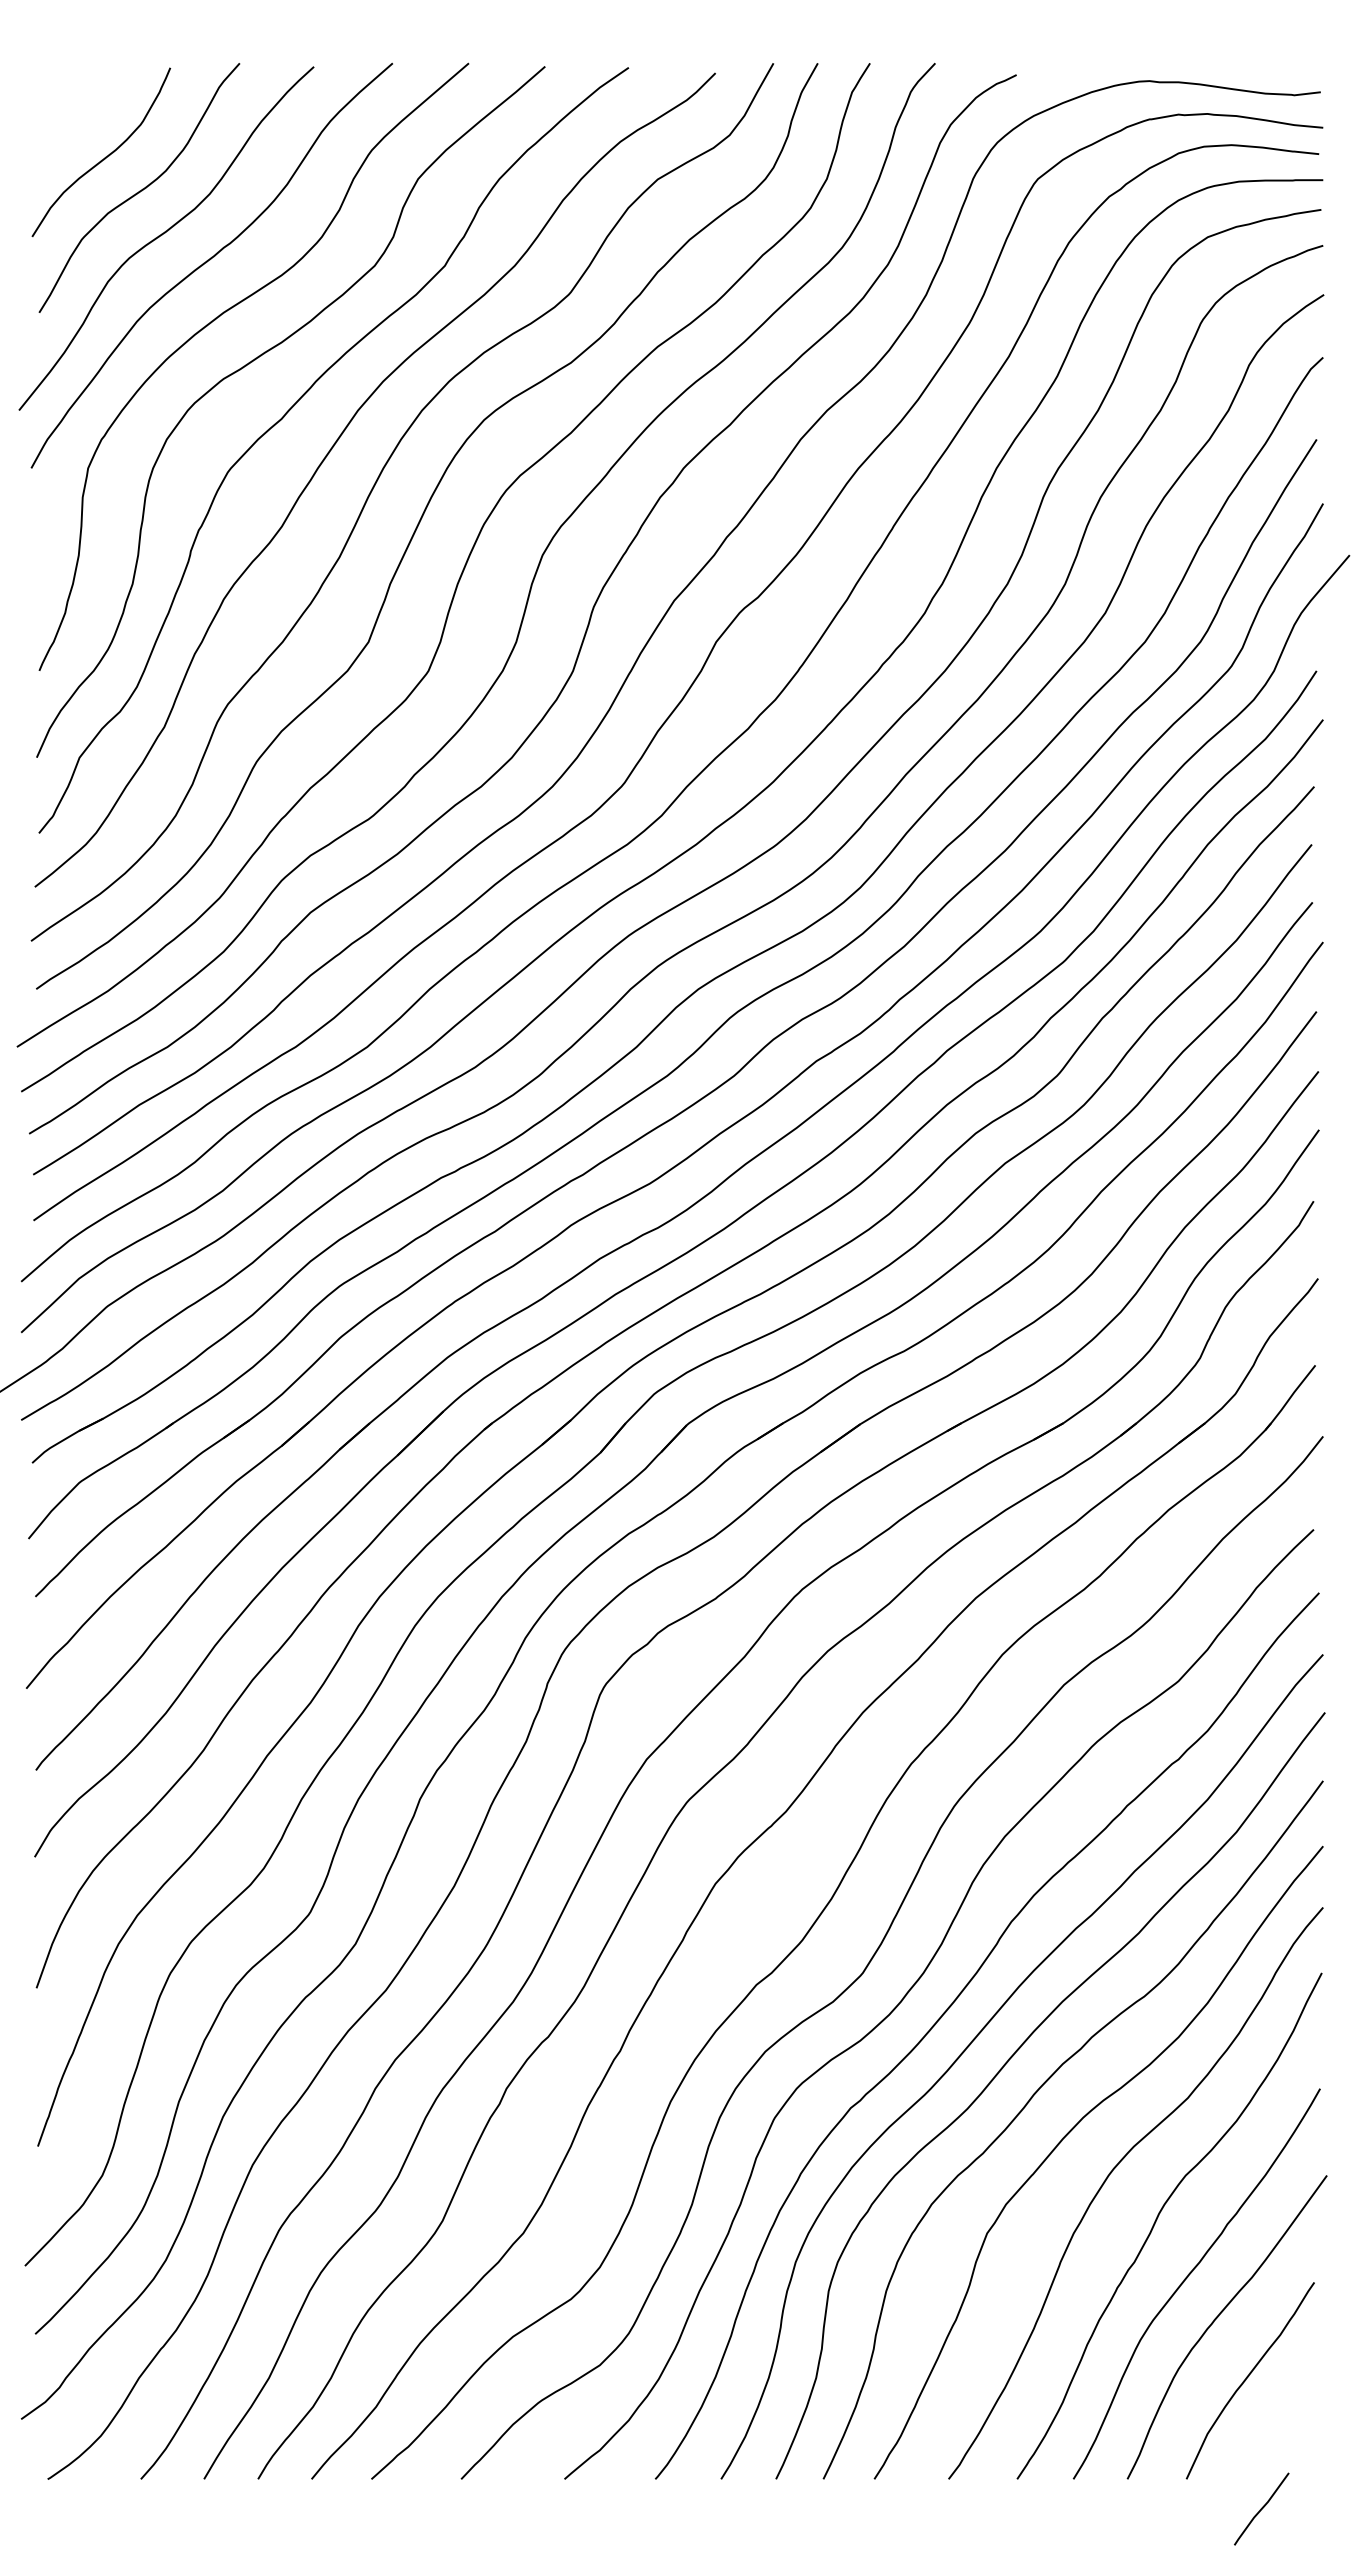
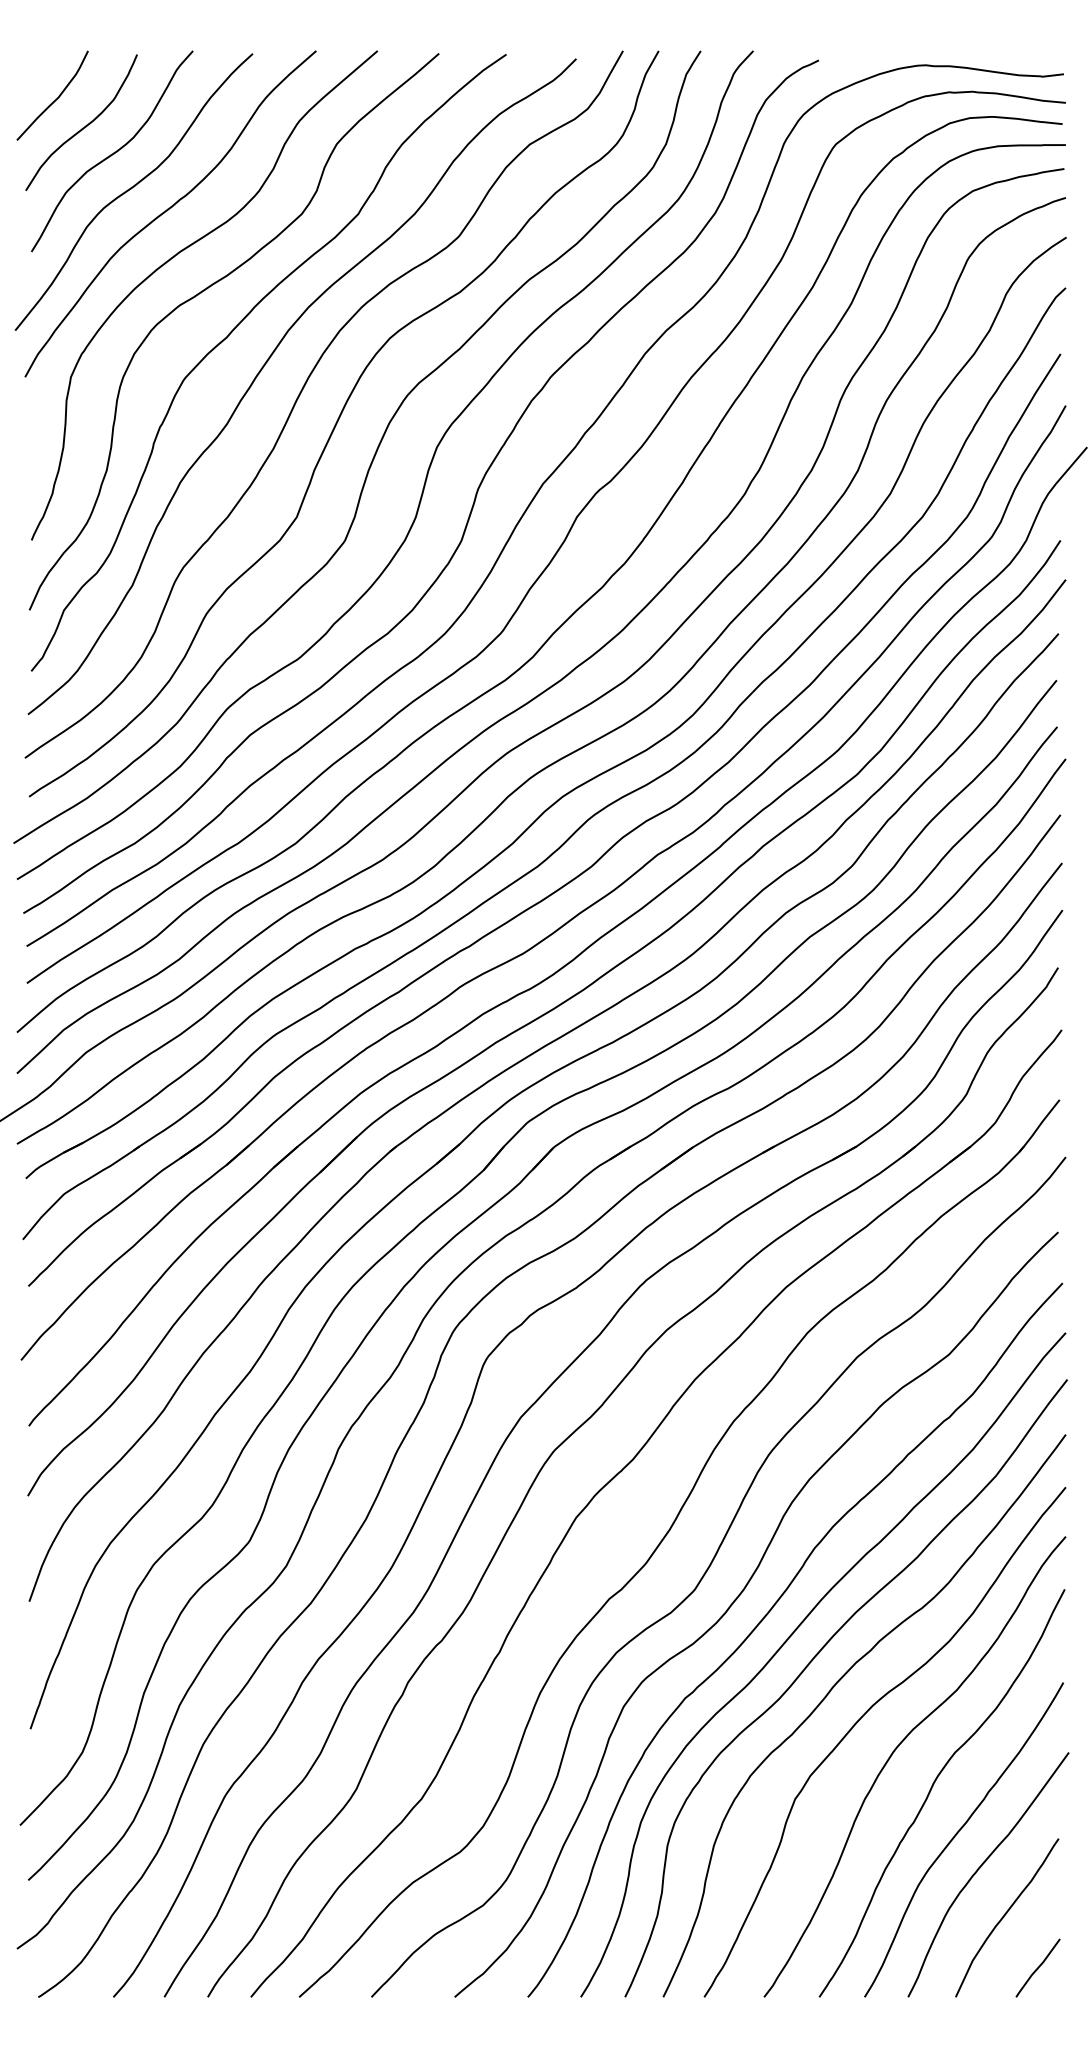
curve: (69, 122) -> (55, 98), added
line: (1261, 2508) -> (1037, 1967), moved

